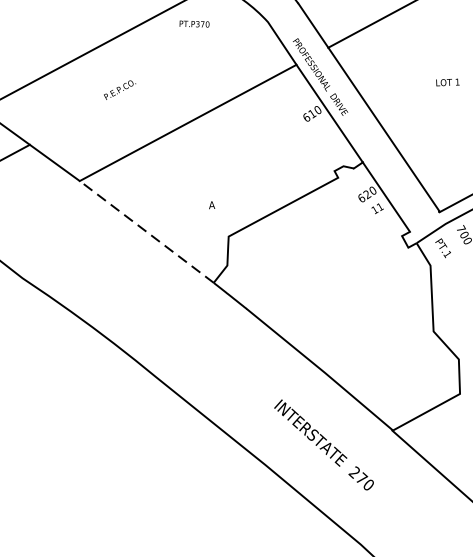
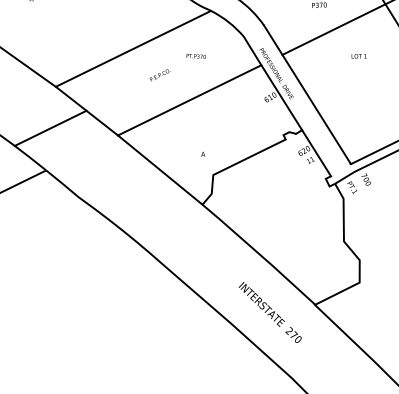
text: (193, 22) -> (195, 55), moved
text: (446, 82) -> (358, 56), moved
text: (118, 90) -> (159, 75), moved
line: (147, 232) -> (160, 170), dashed -> solid

